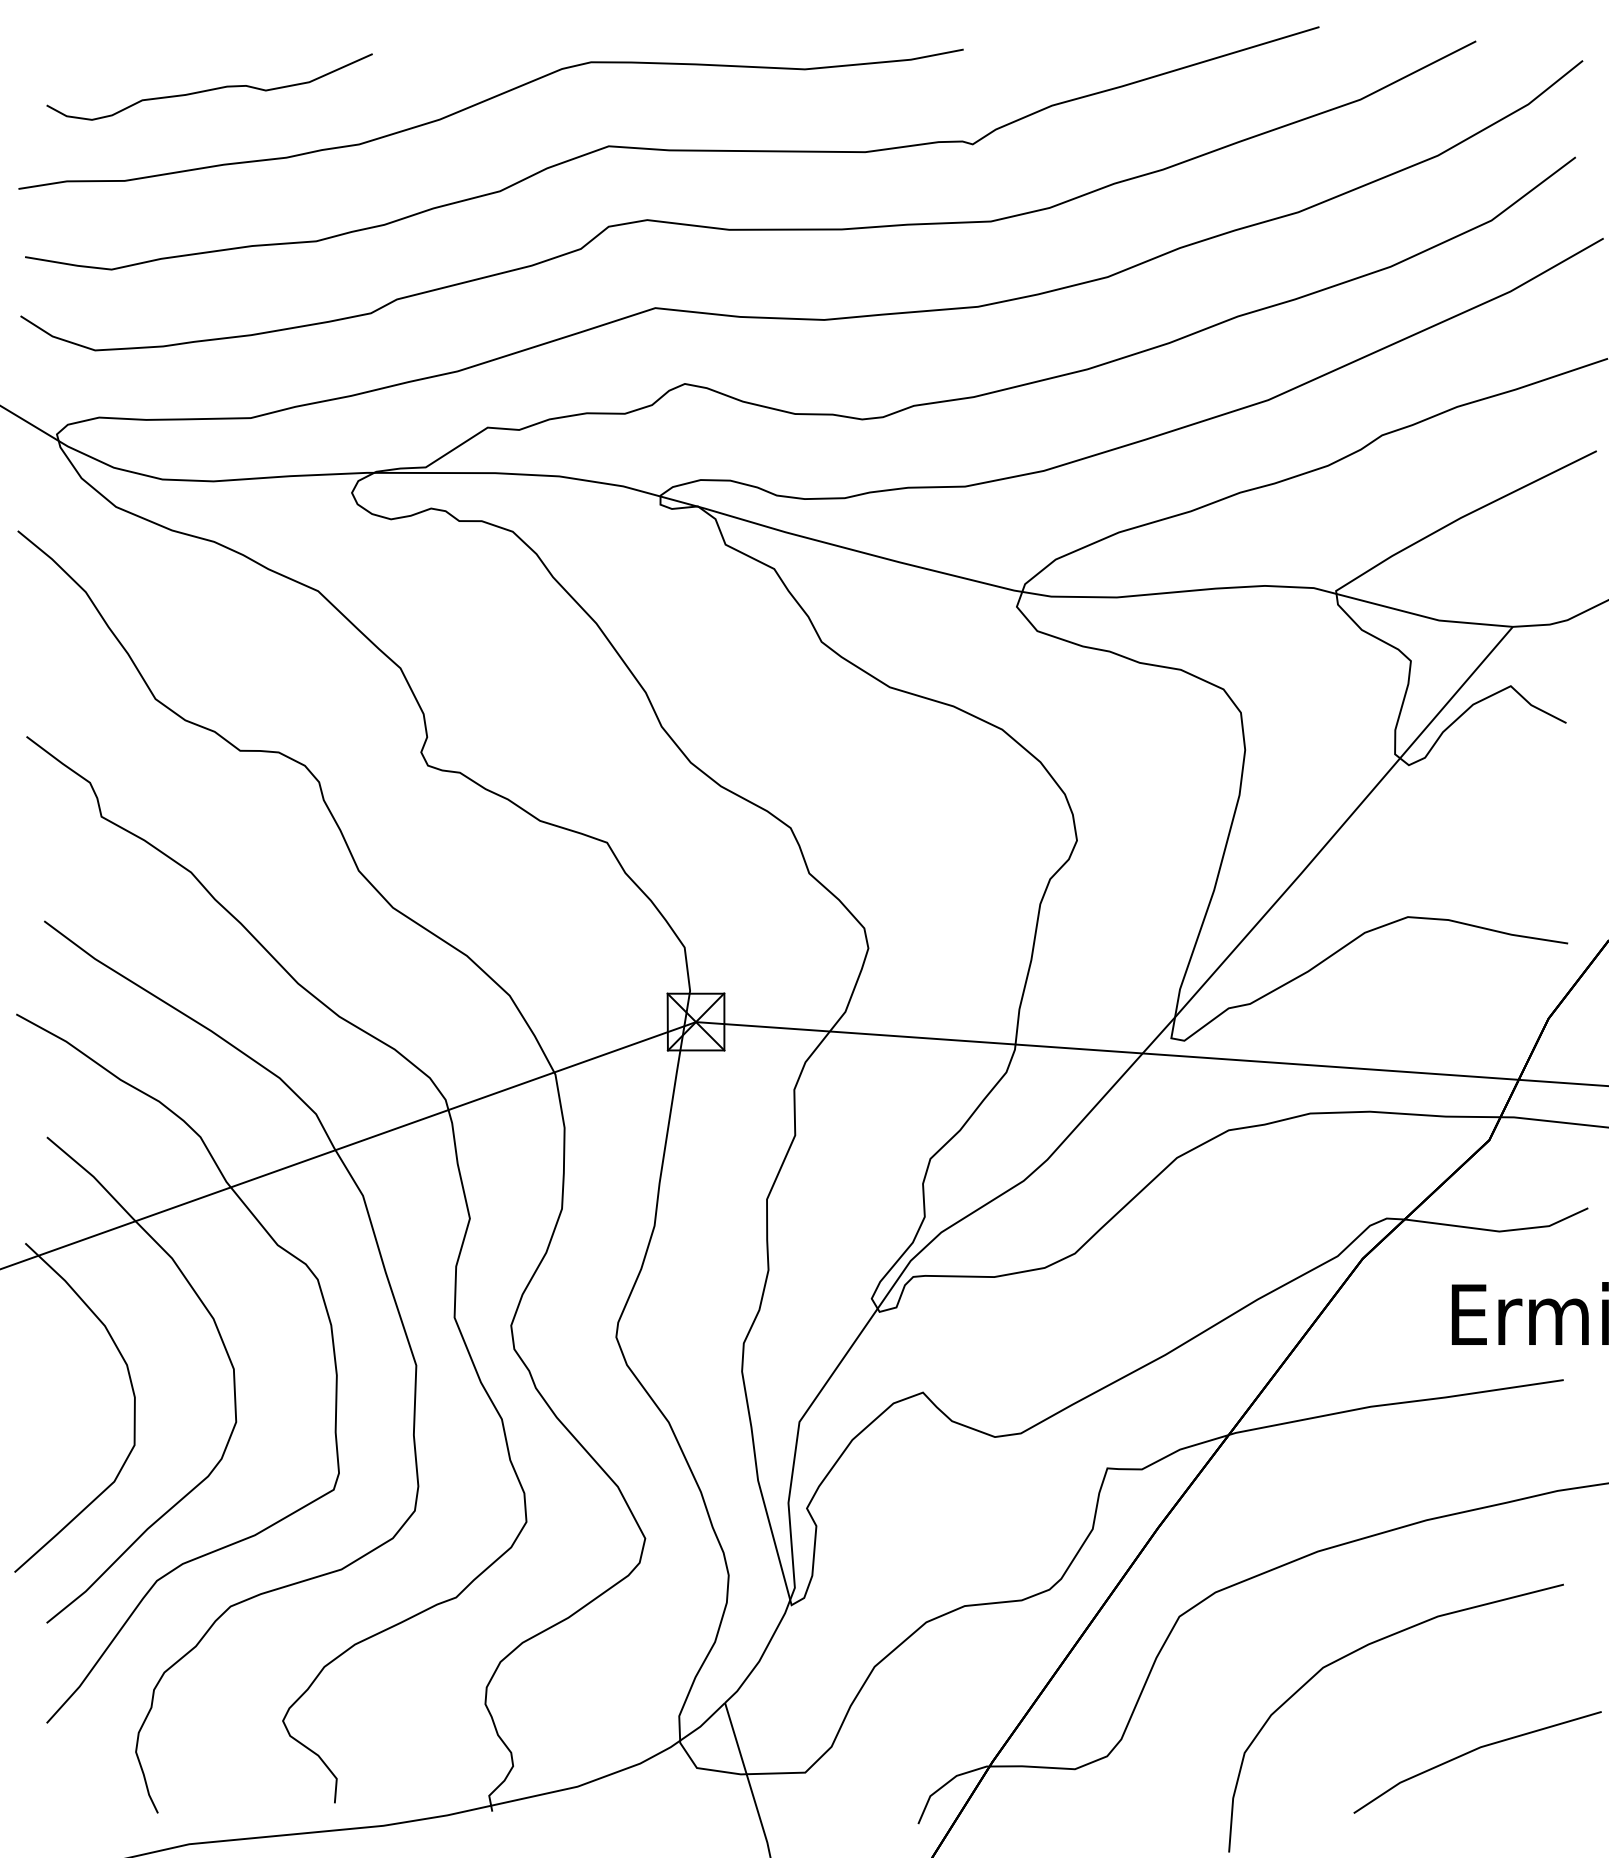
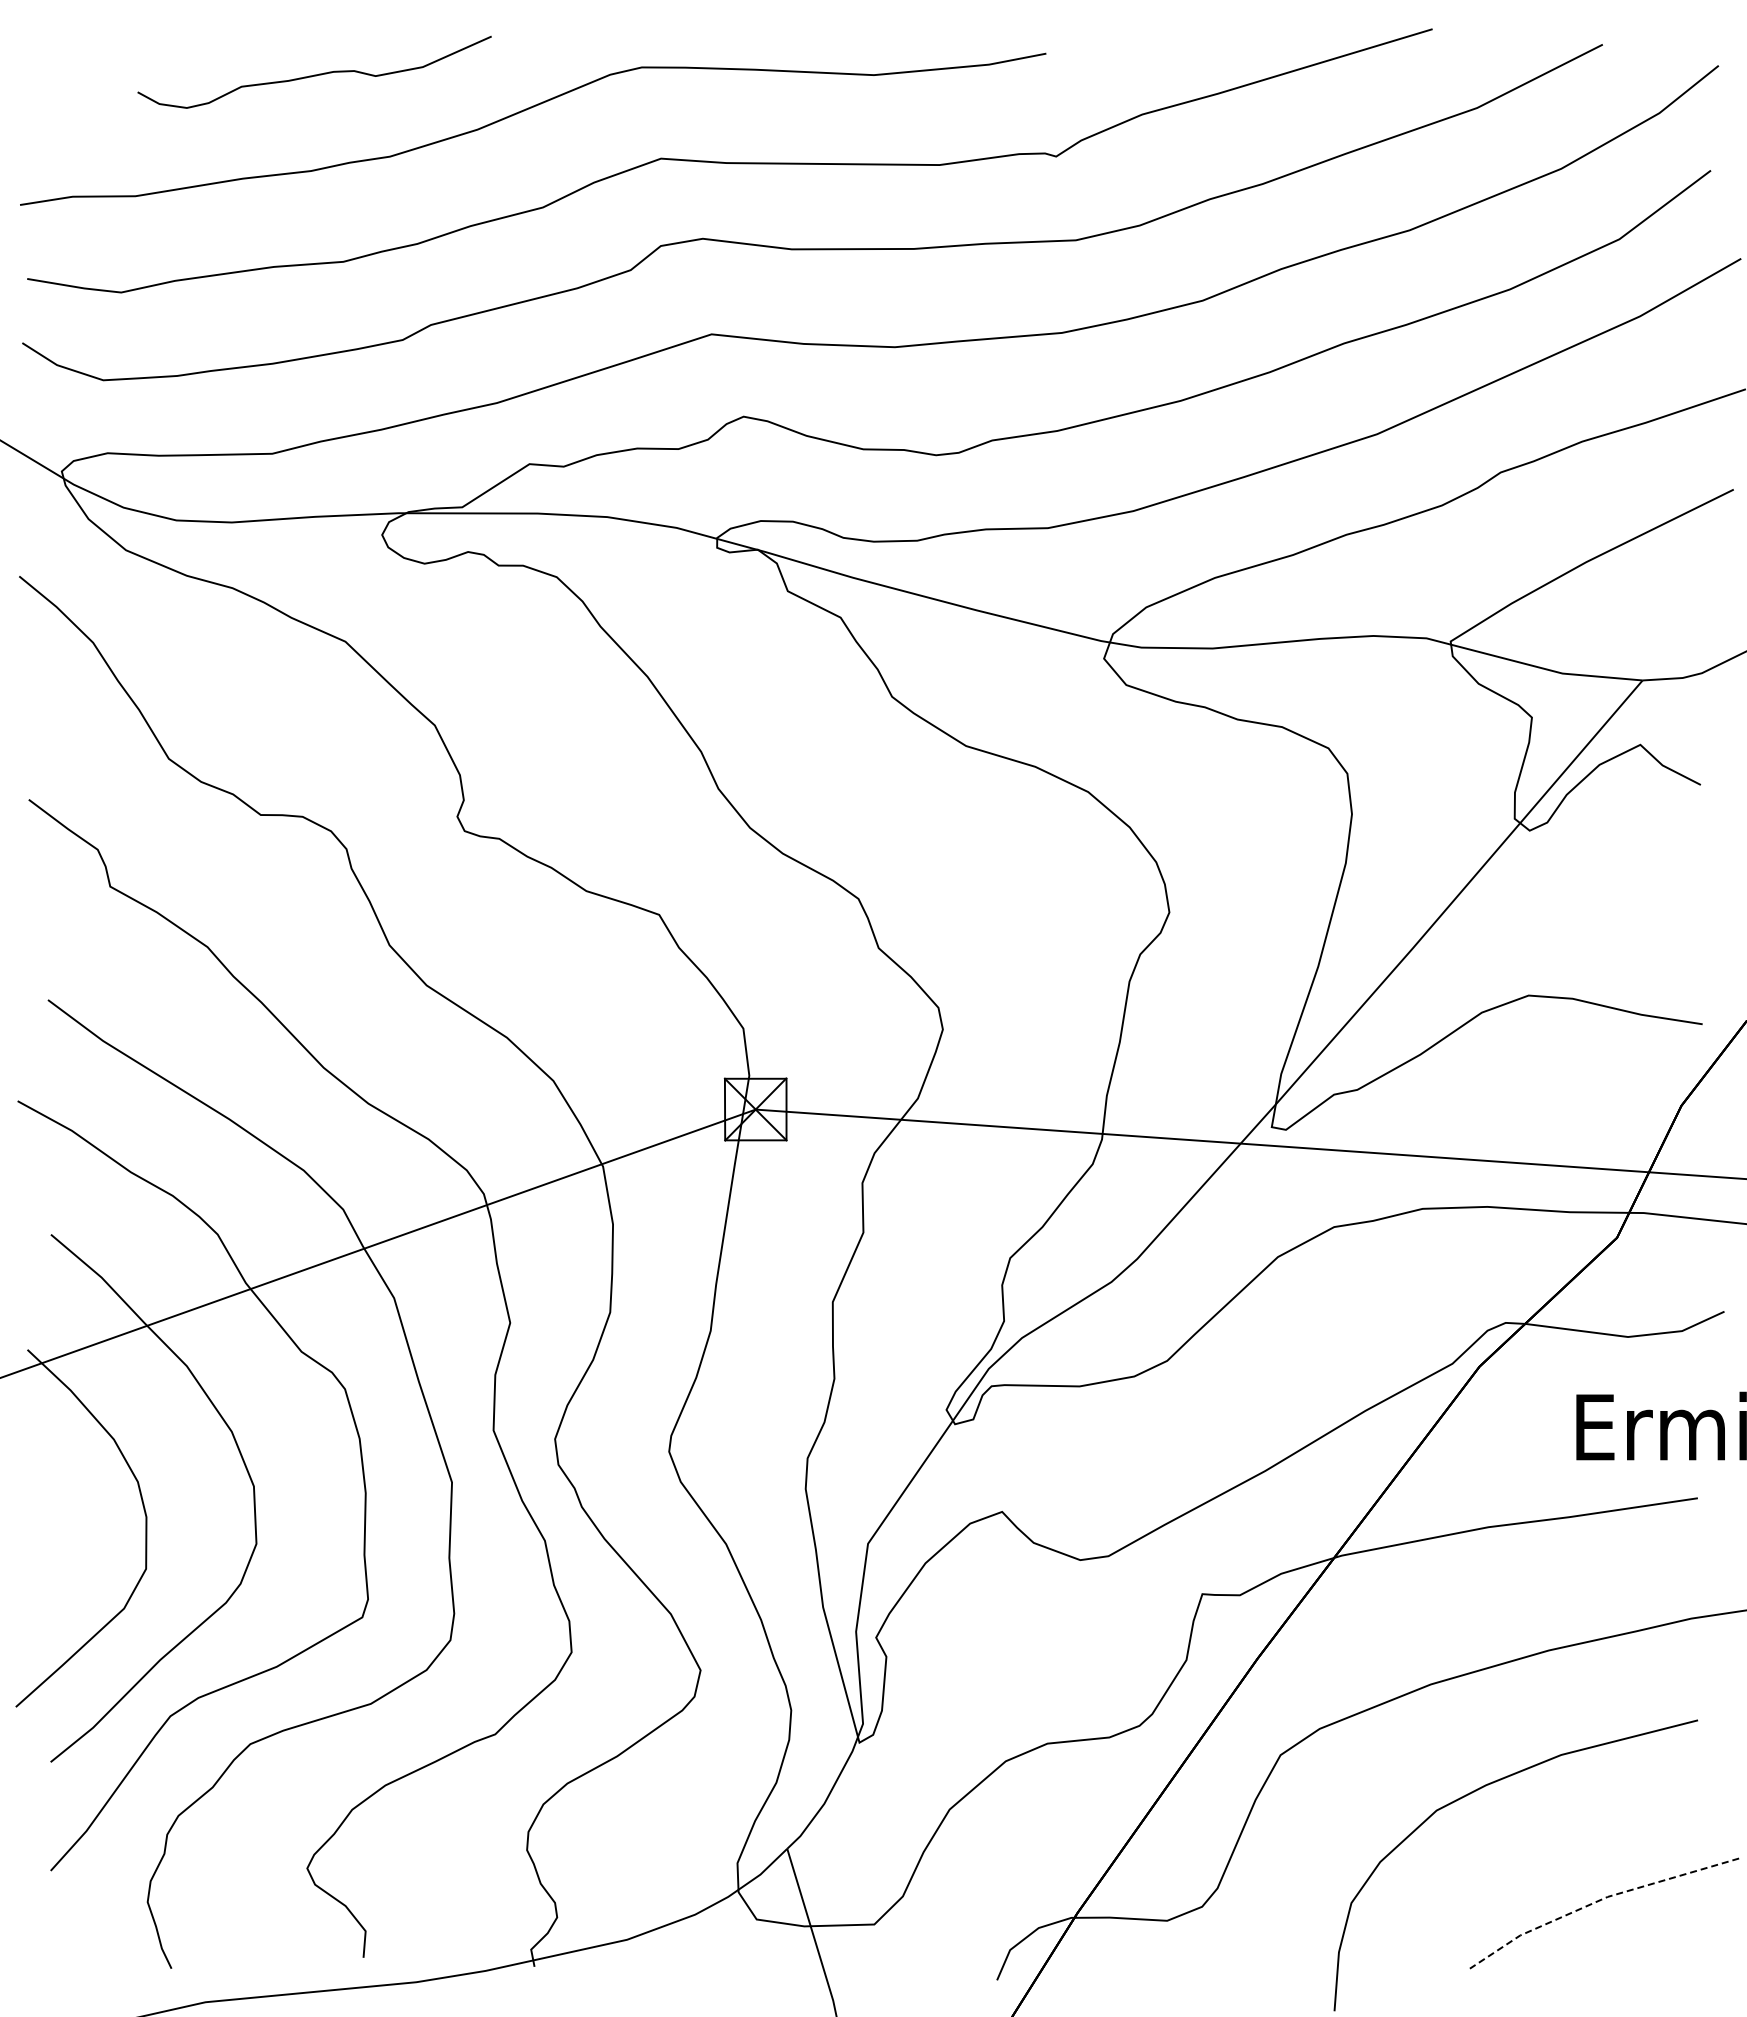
curve: (209, 89) -> (314, 74), moved
line: (1472, 1750) -> (1598, 1900), solid -> dashed

